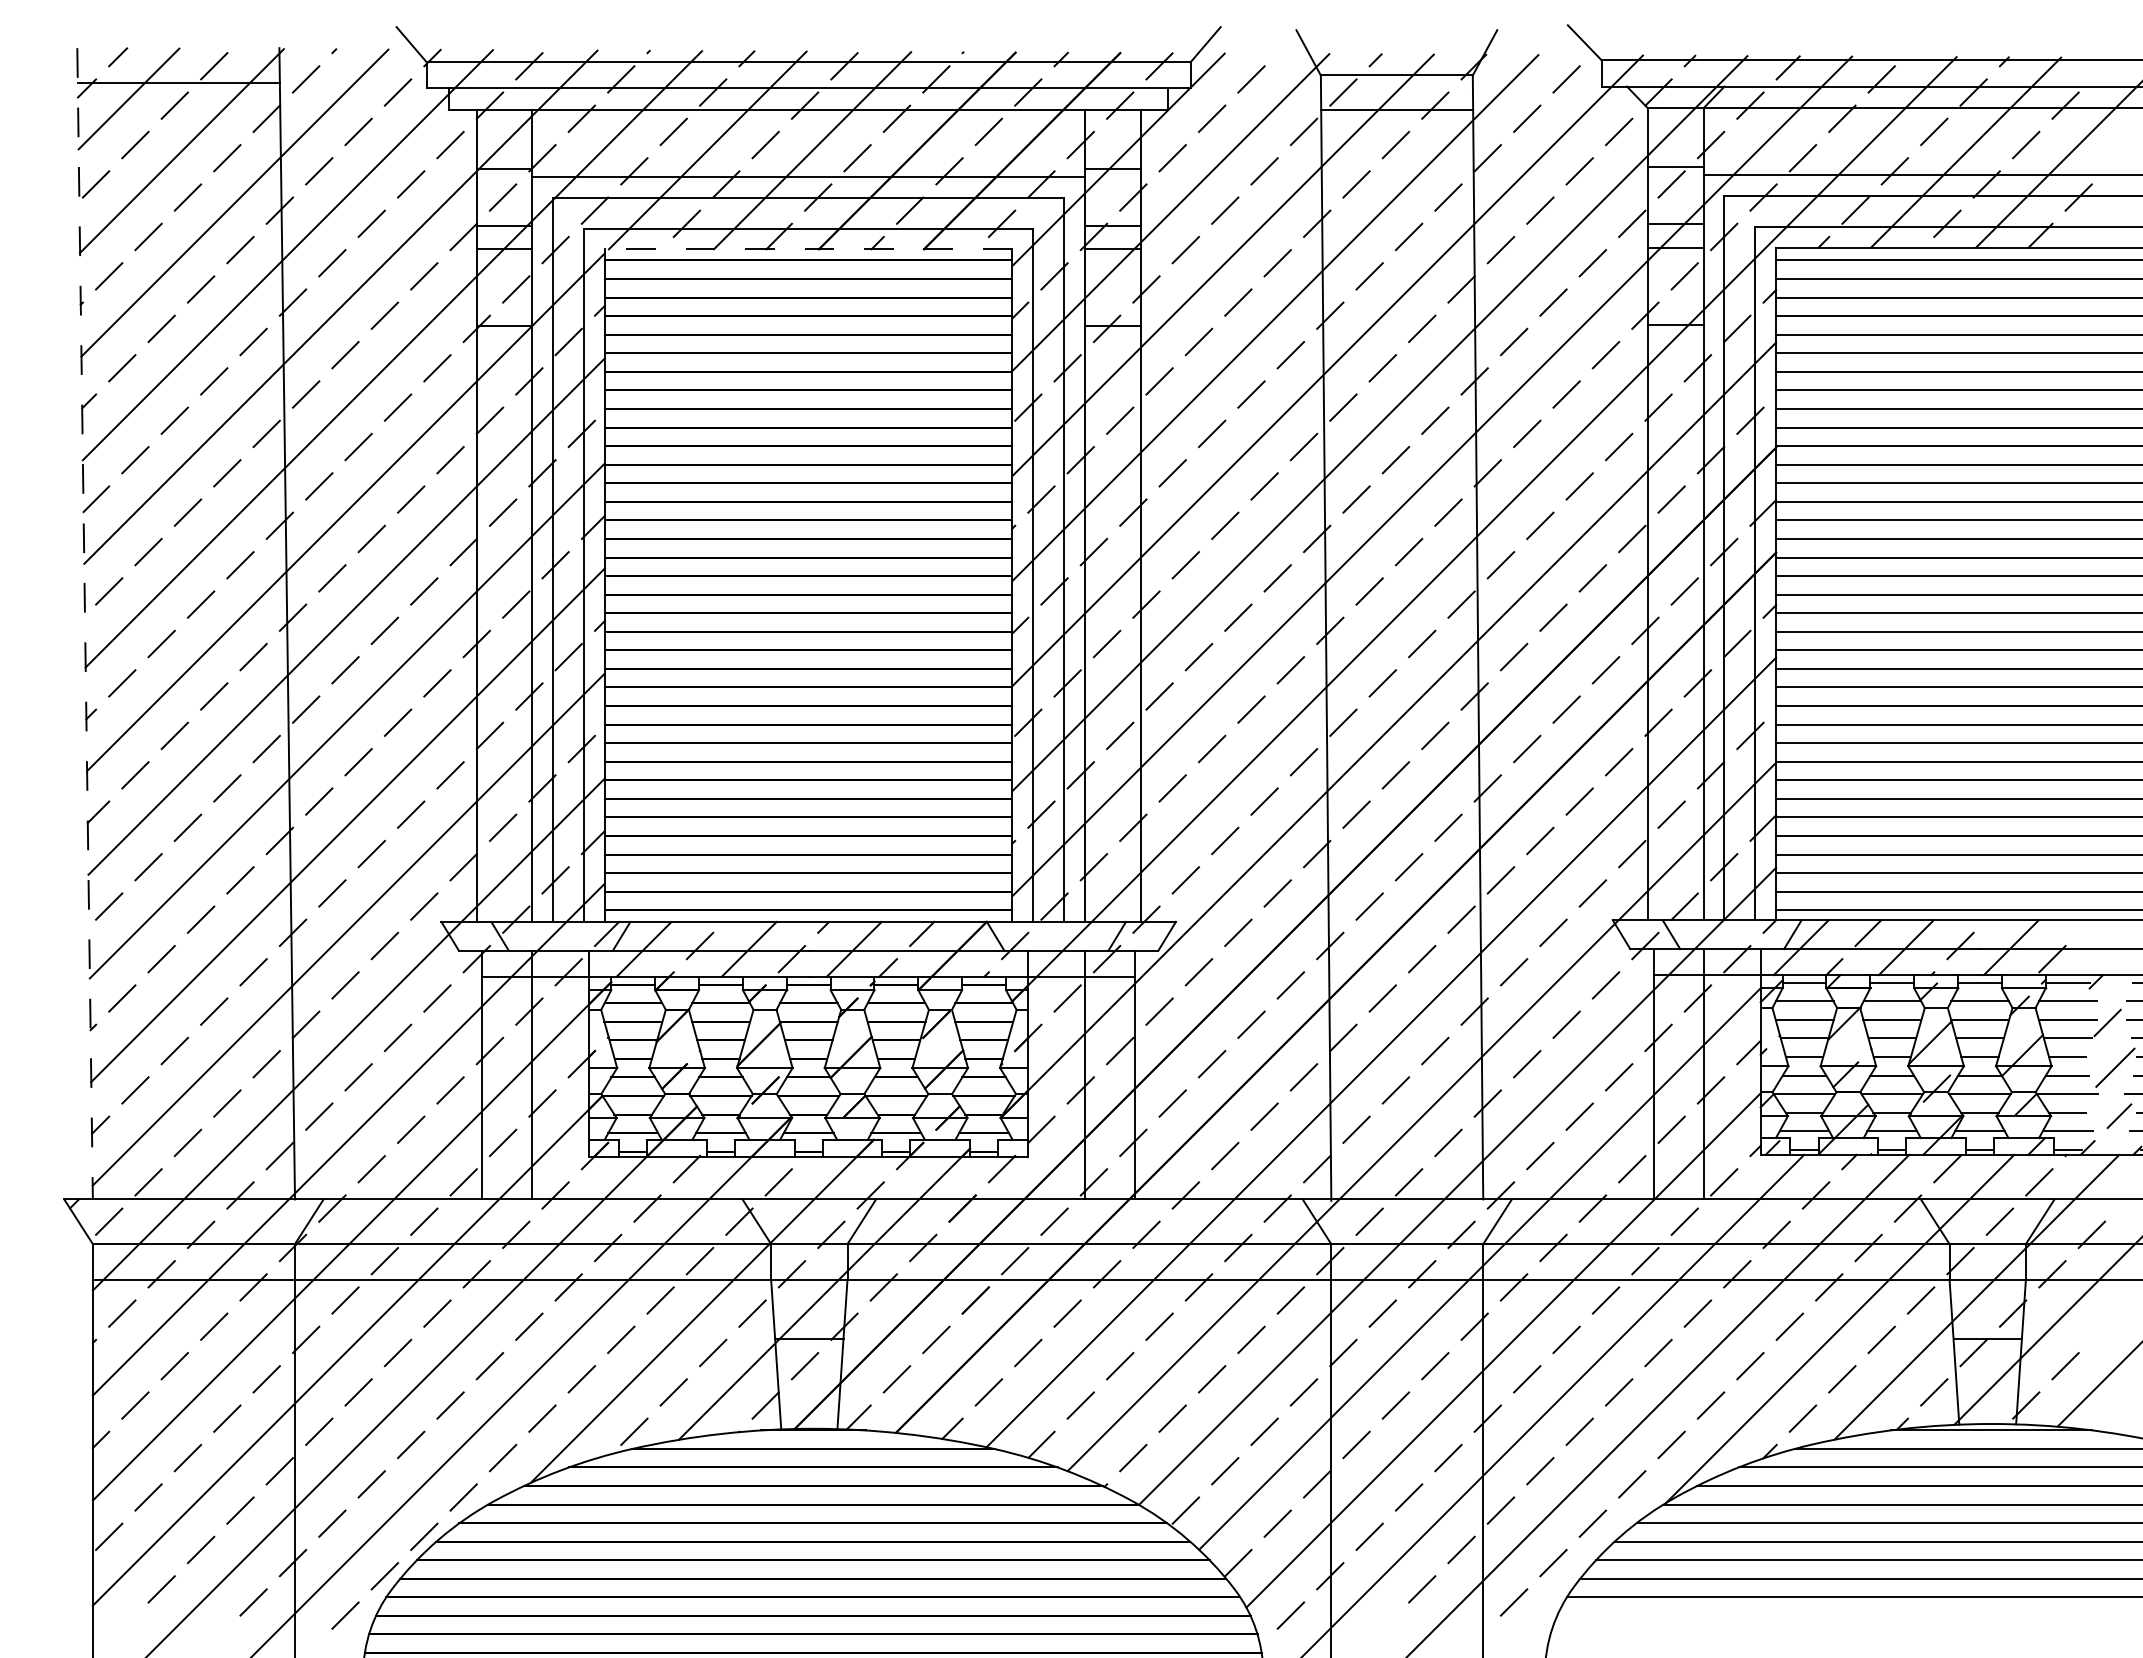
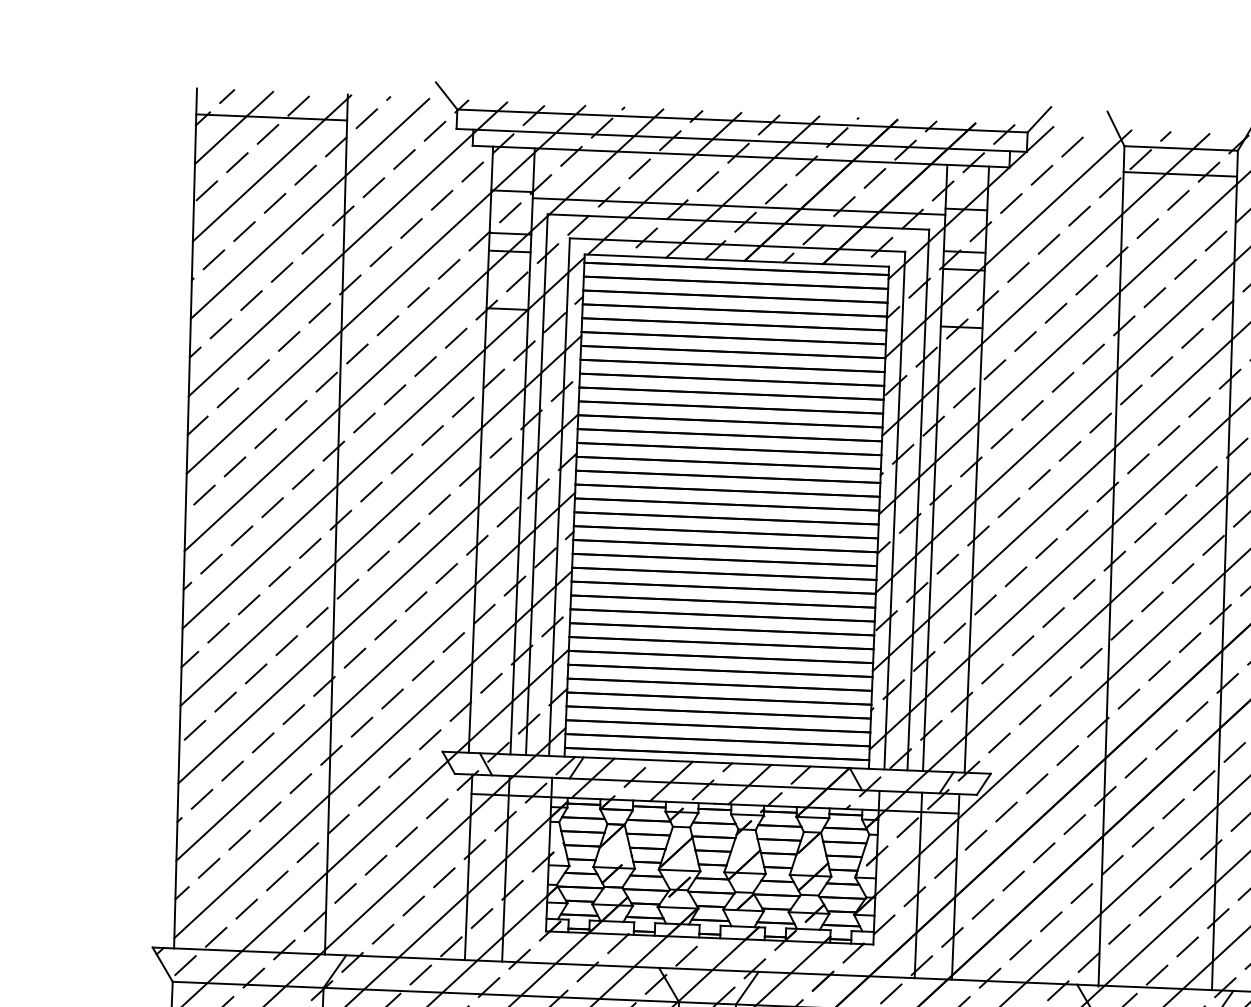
line: (808, 249) -> (736, 260), dashed -> solid
line: (85, 623) -> (185, 518), dashed -> solid

